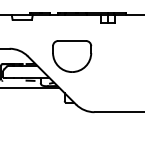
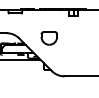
part: (72, 56) -> (49, 38), size x0.6

